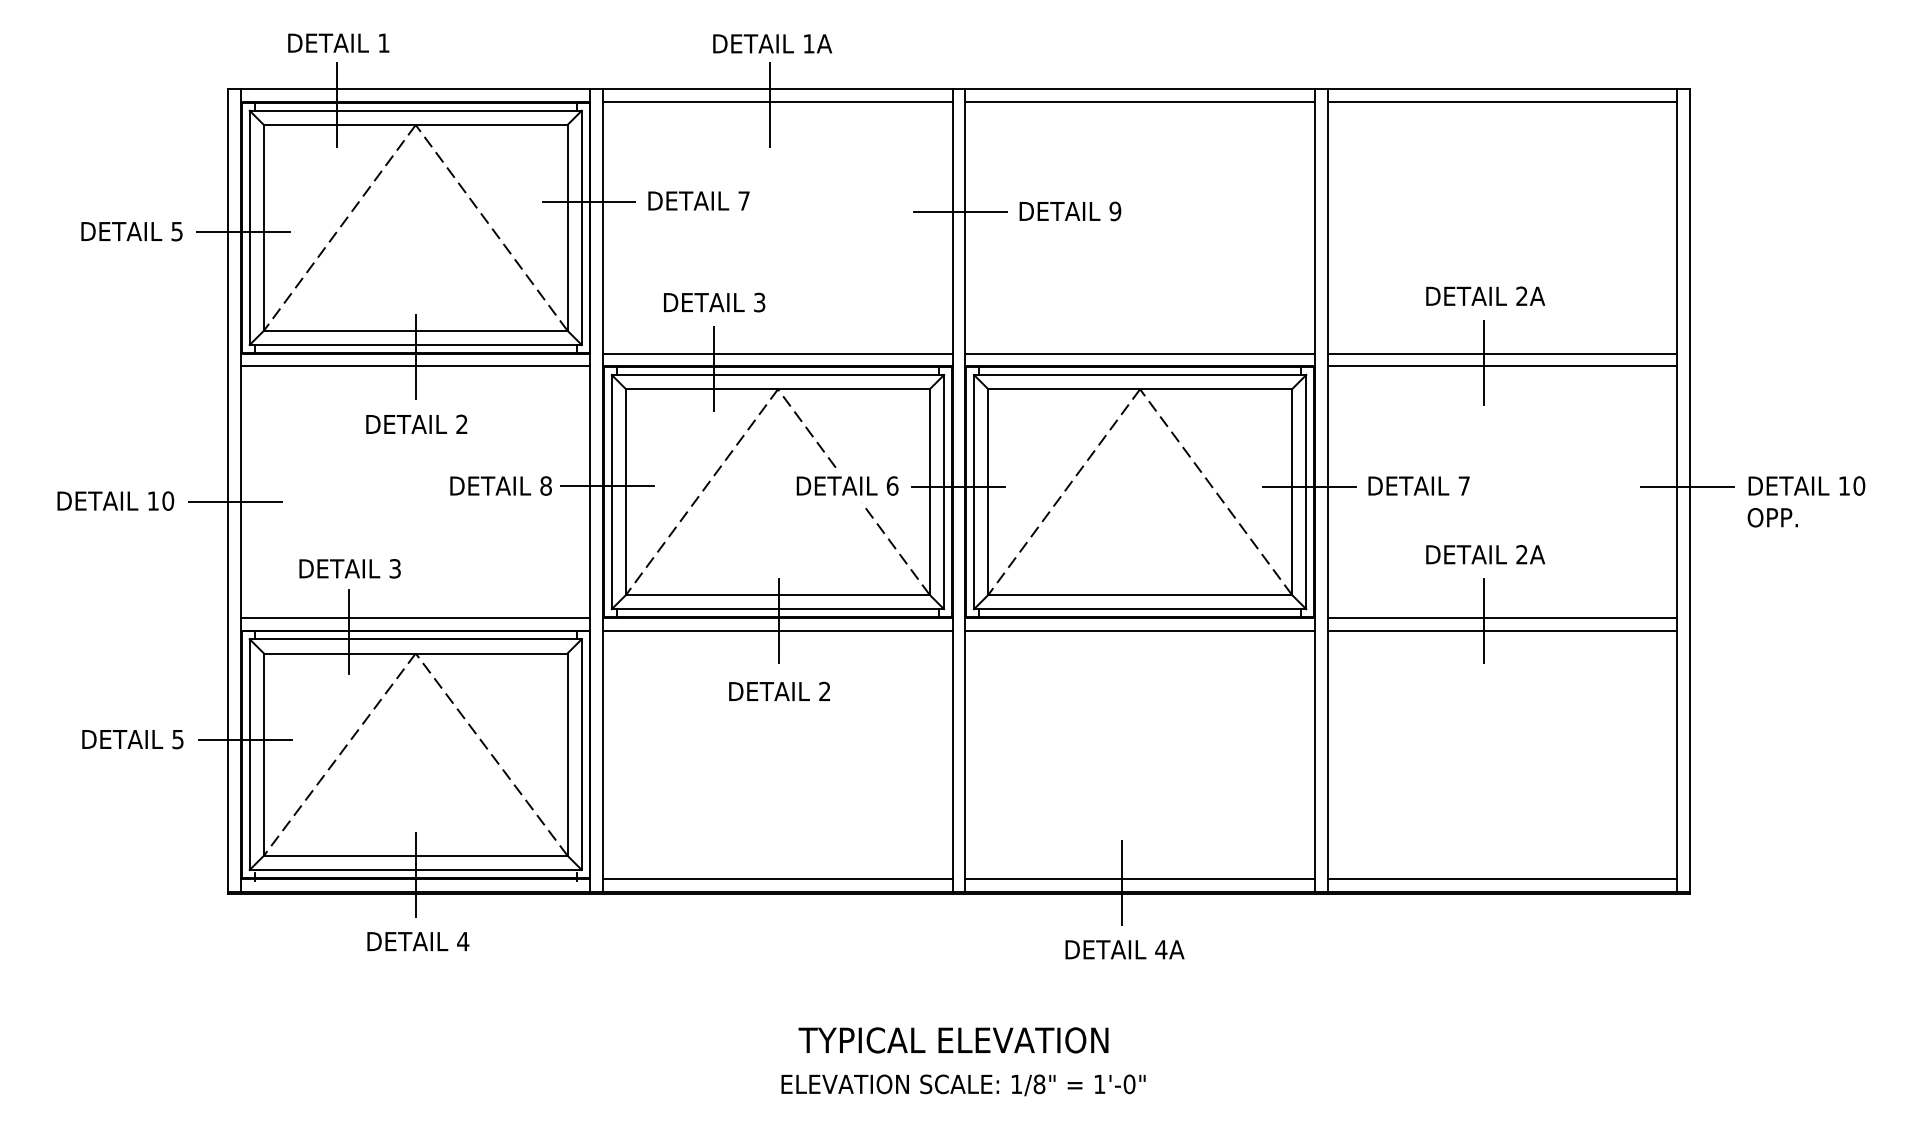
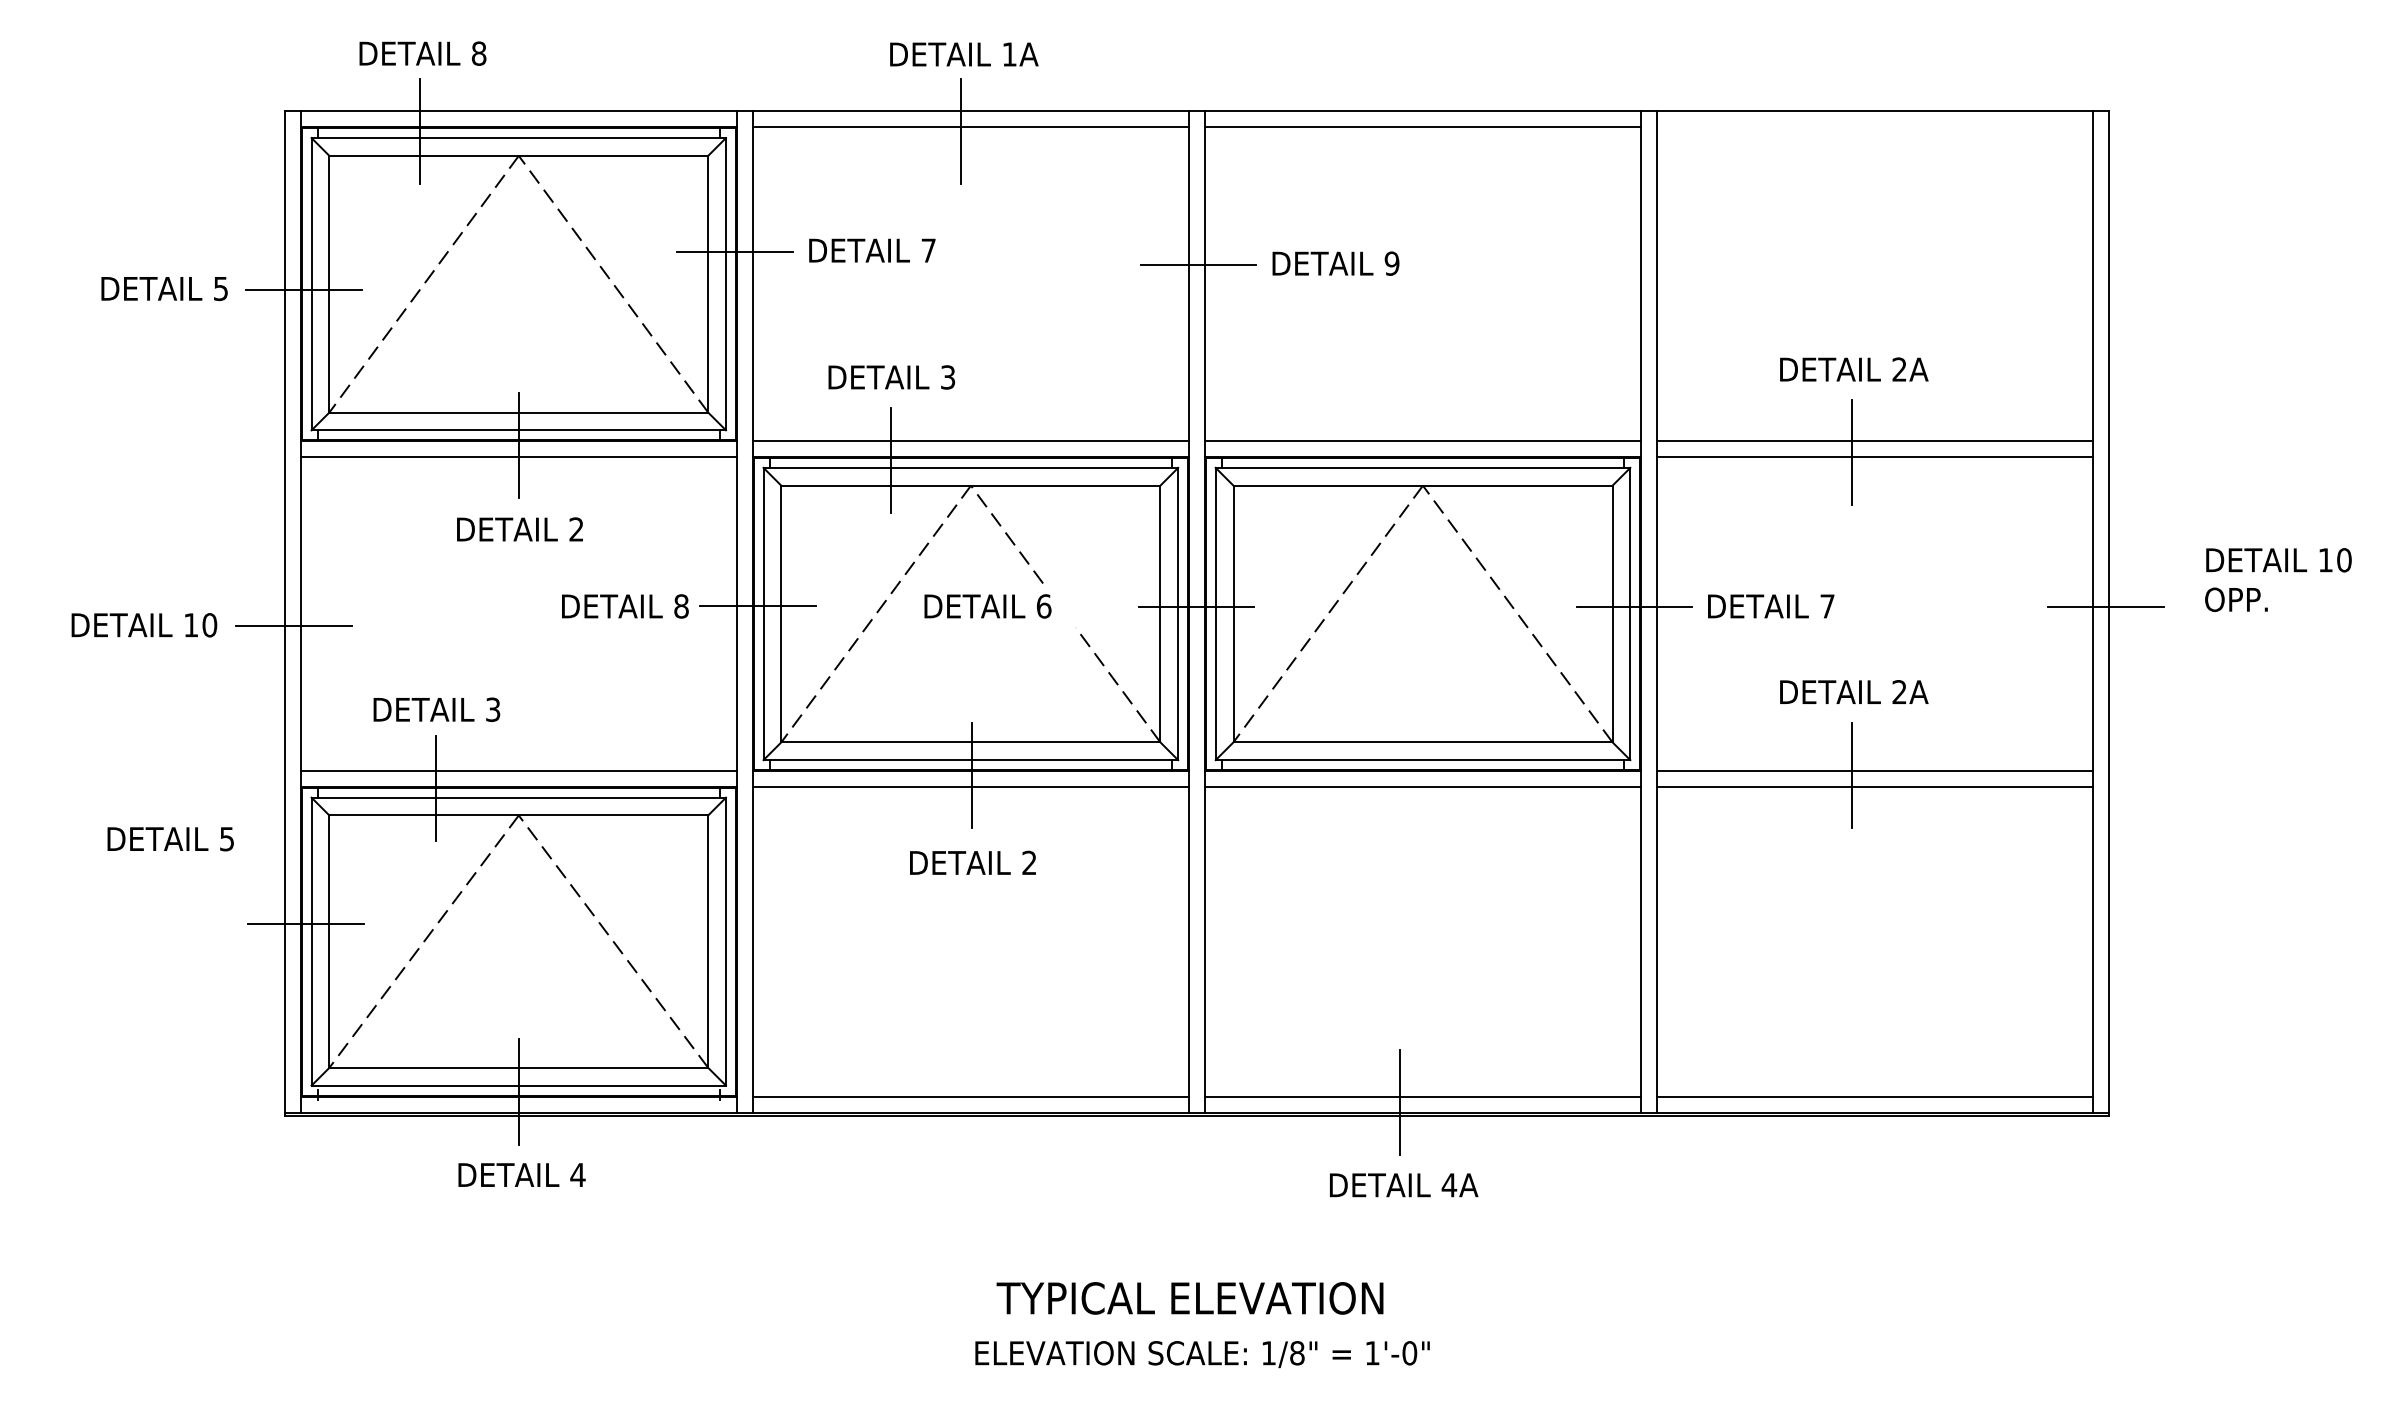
text: (383, 42) -> (478, 52), 1 -> 8
line: (1501, 102) -> (1874, 127), removed
text: (847, 485) -> (987, 605), moved
text: (1806, 501) -> (2278, 579), moved
text: (132, 739) -> (170, 839), moved

